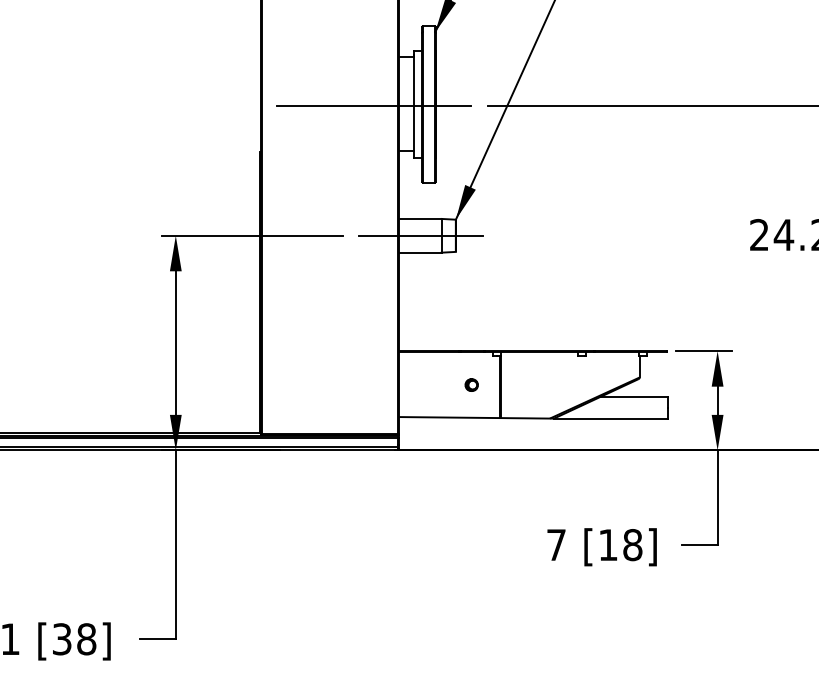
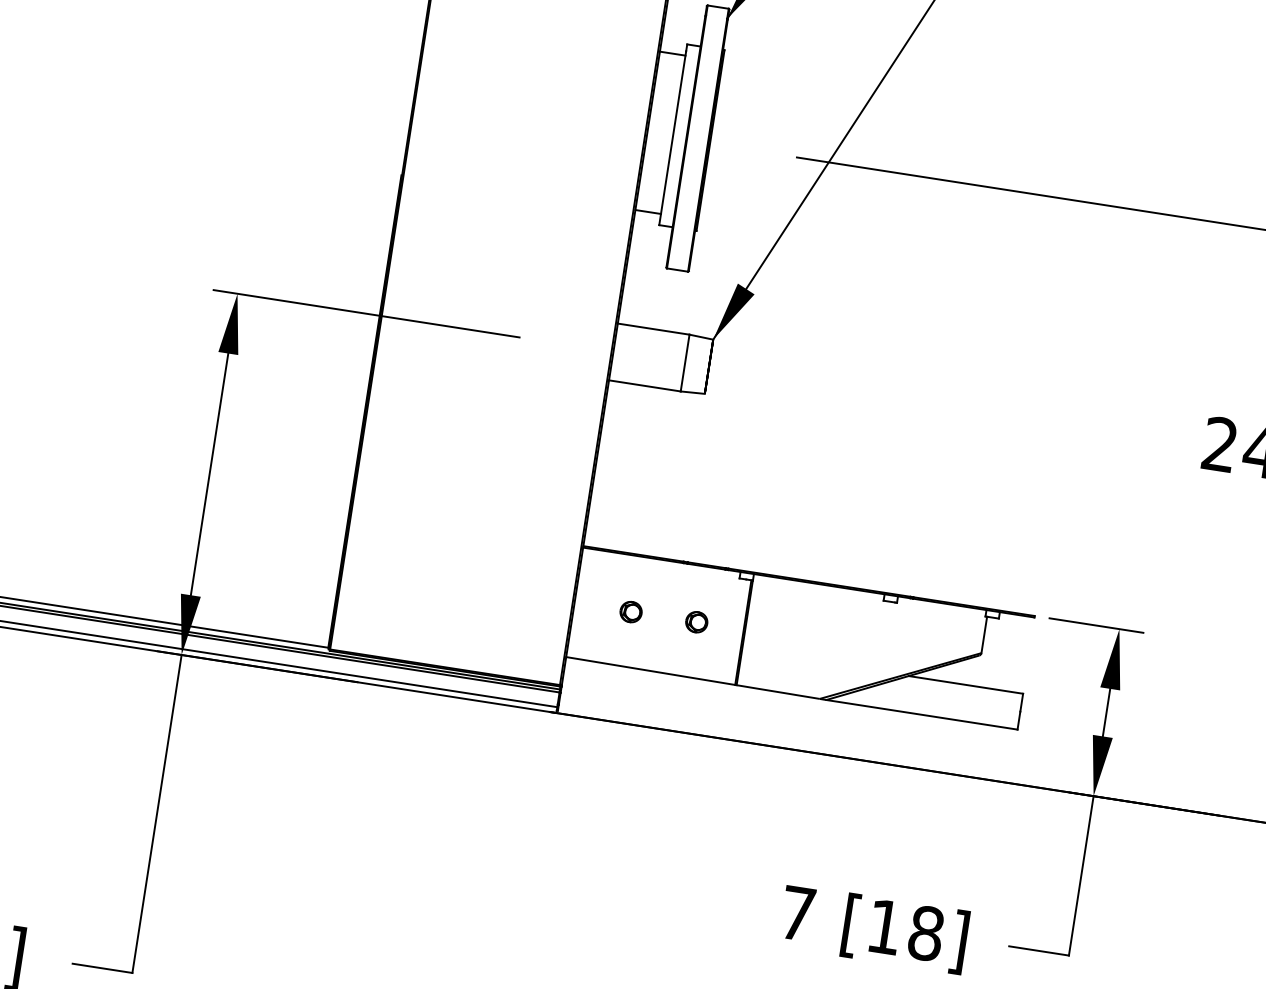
line: (373, 106) -> (603, 127), removed
line: (420, 235) -> (649, 357), removed
part: (432, 384) -> (630, 610), added

